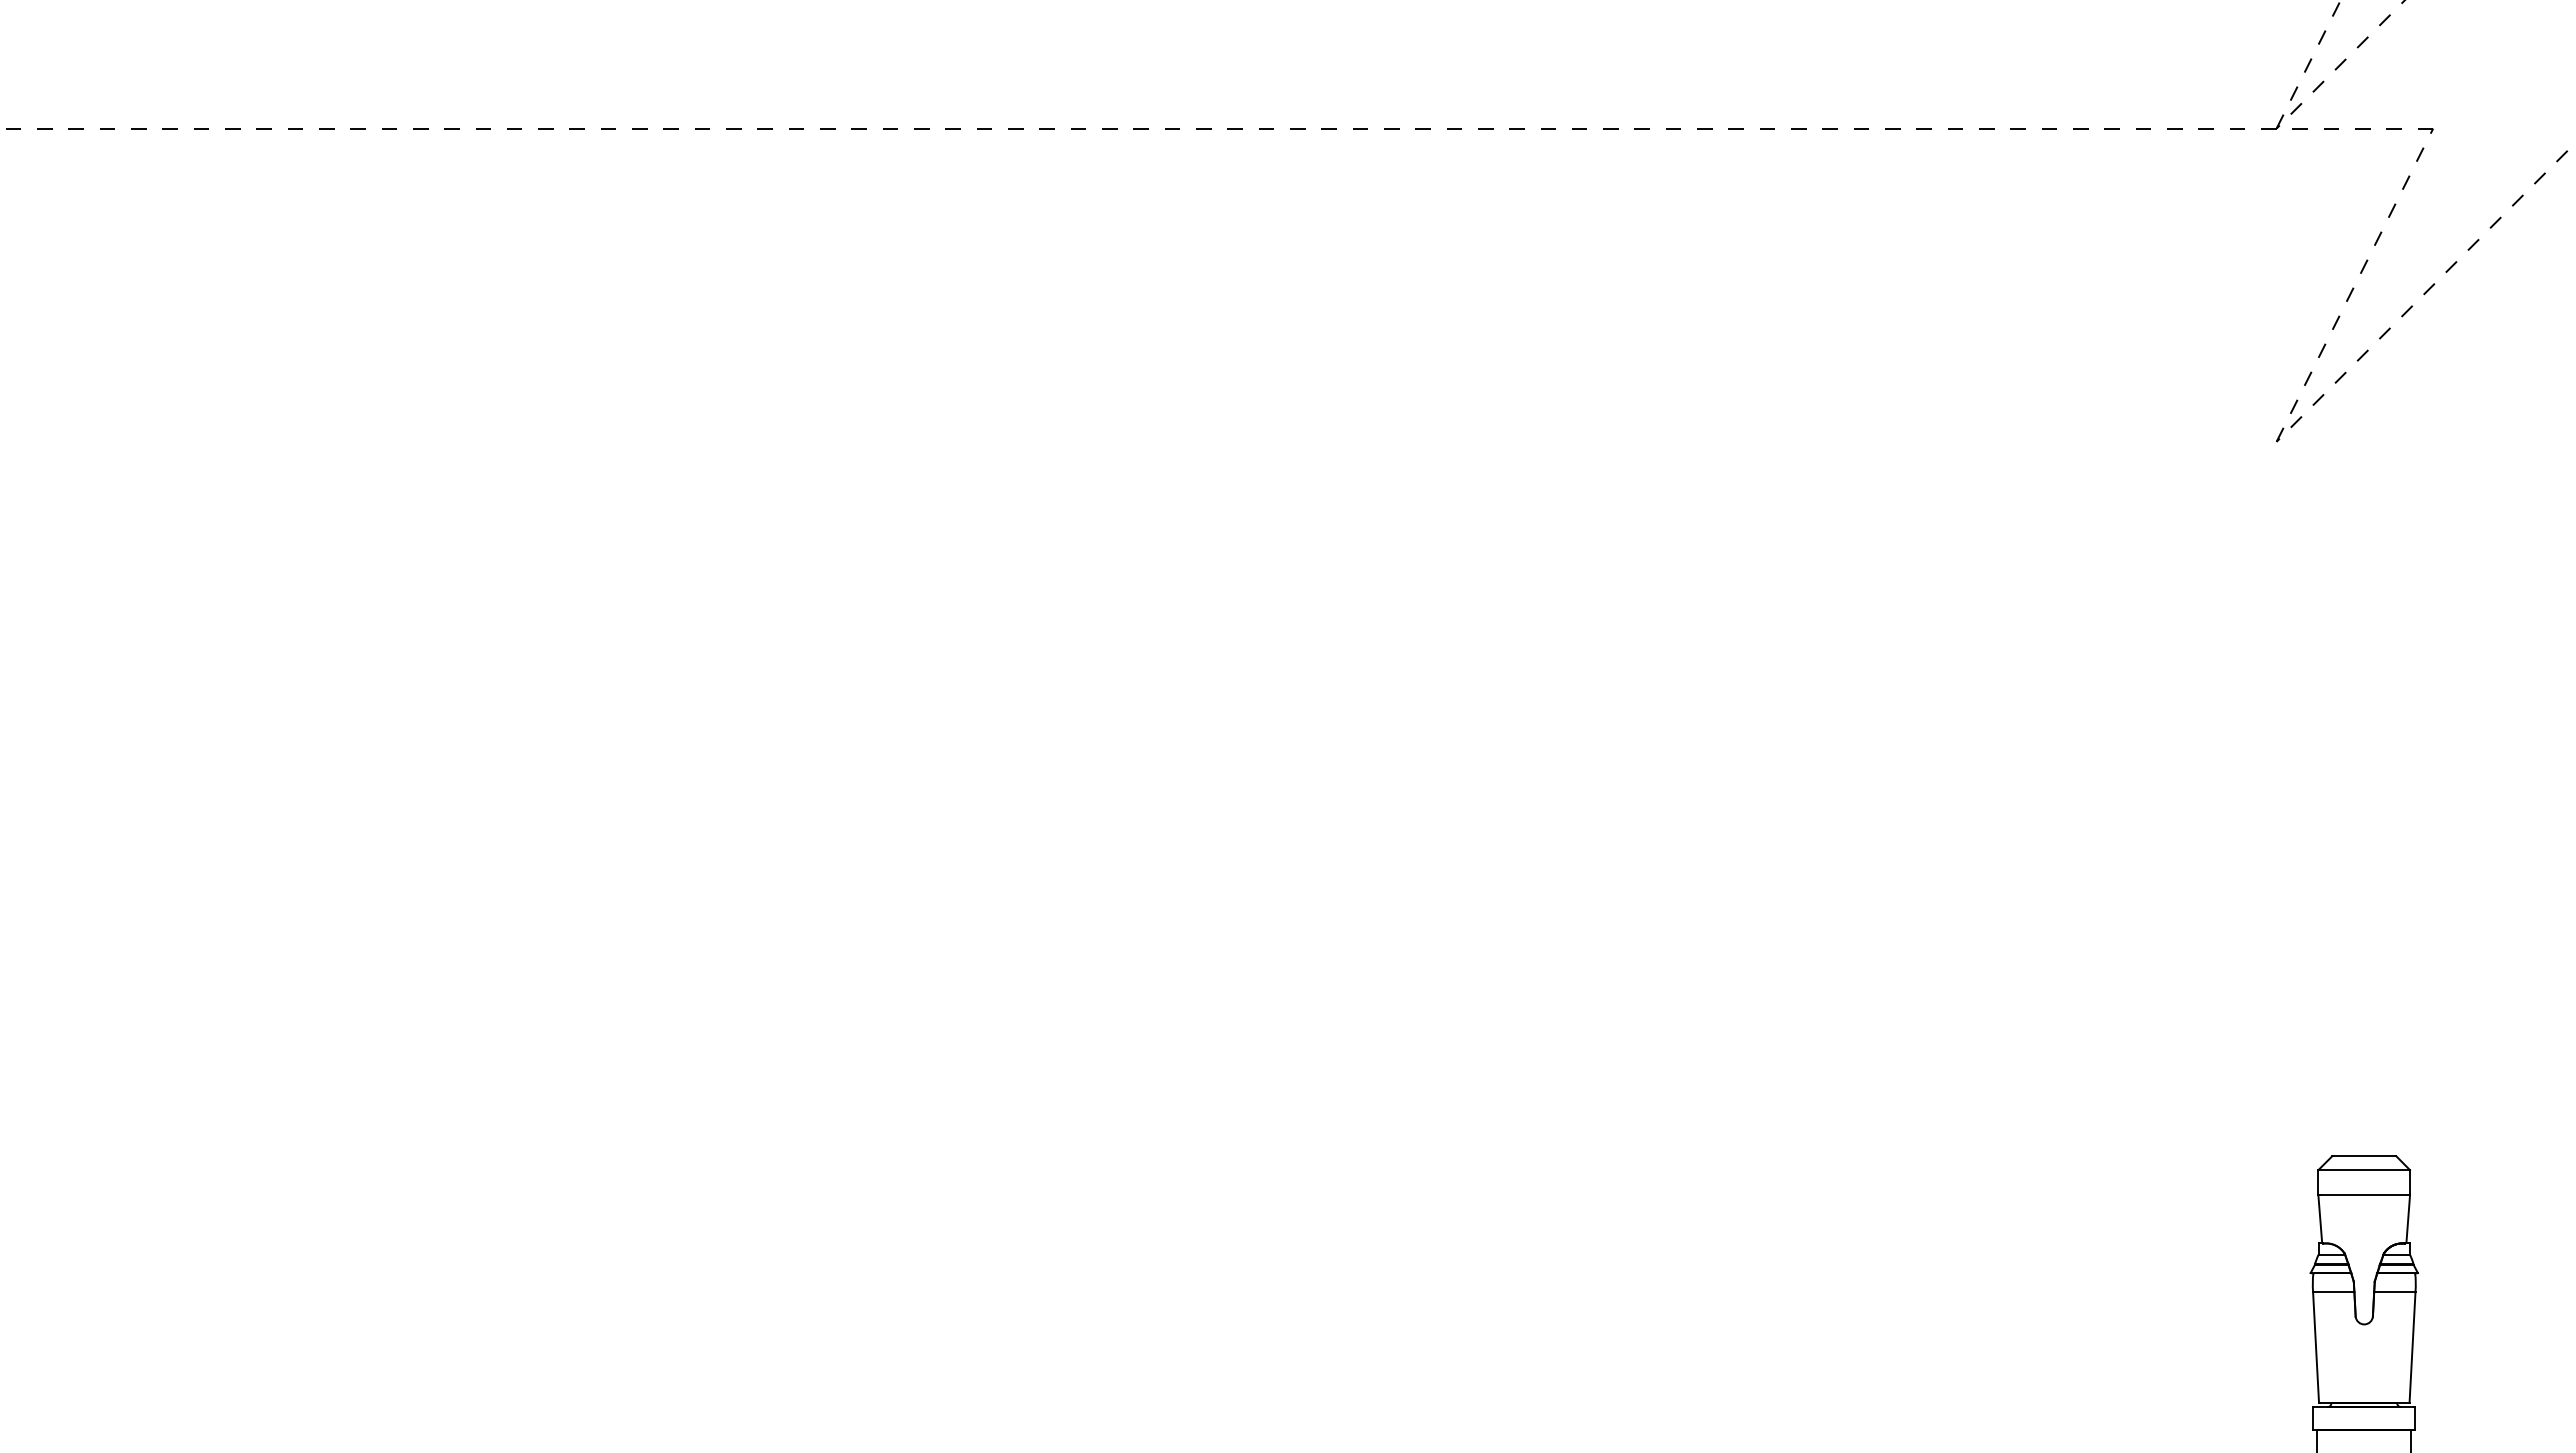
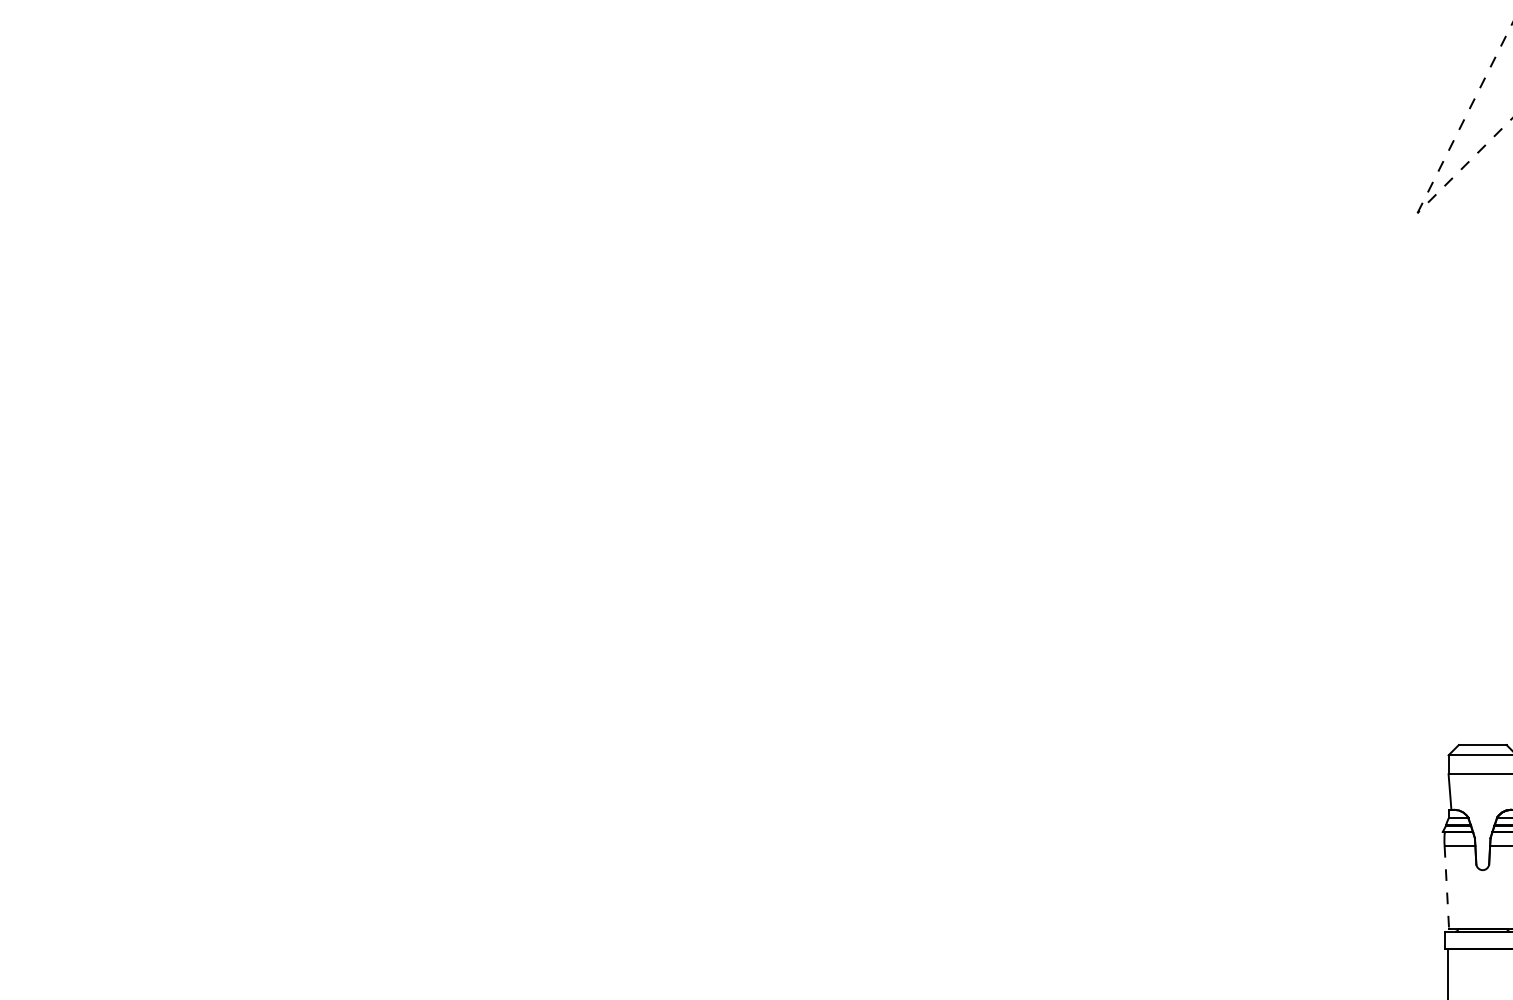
line: (2316, 1347) -> (1447, 887), solid -> dashed

